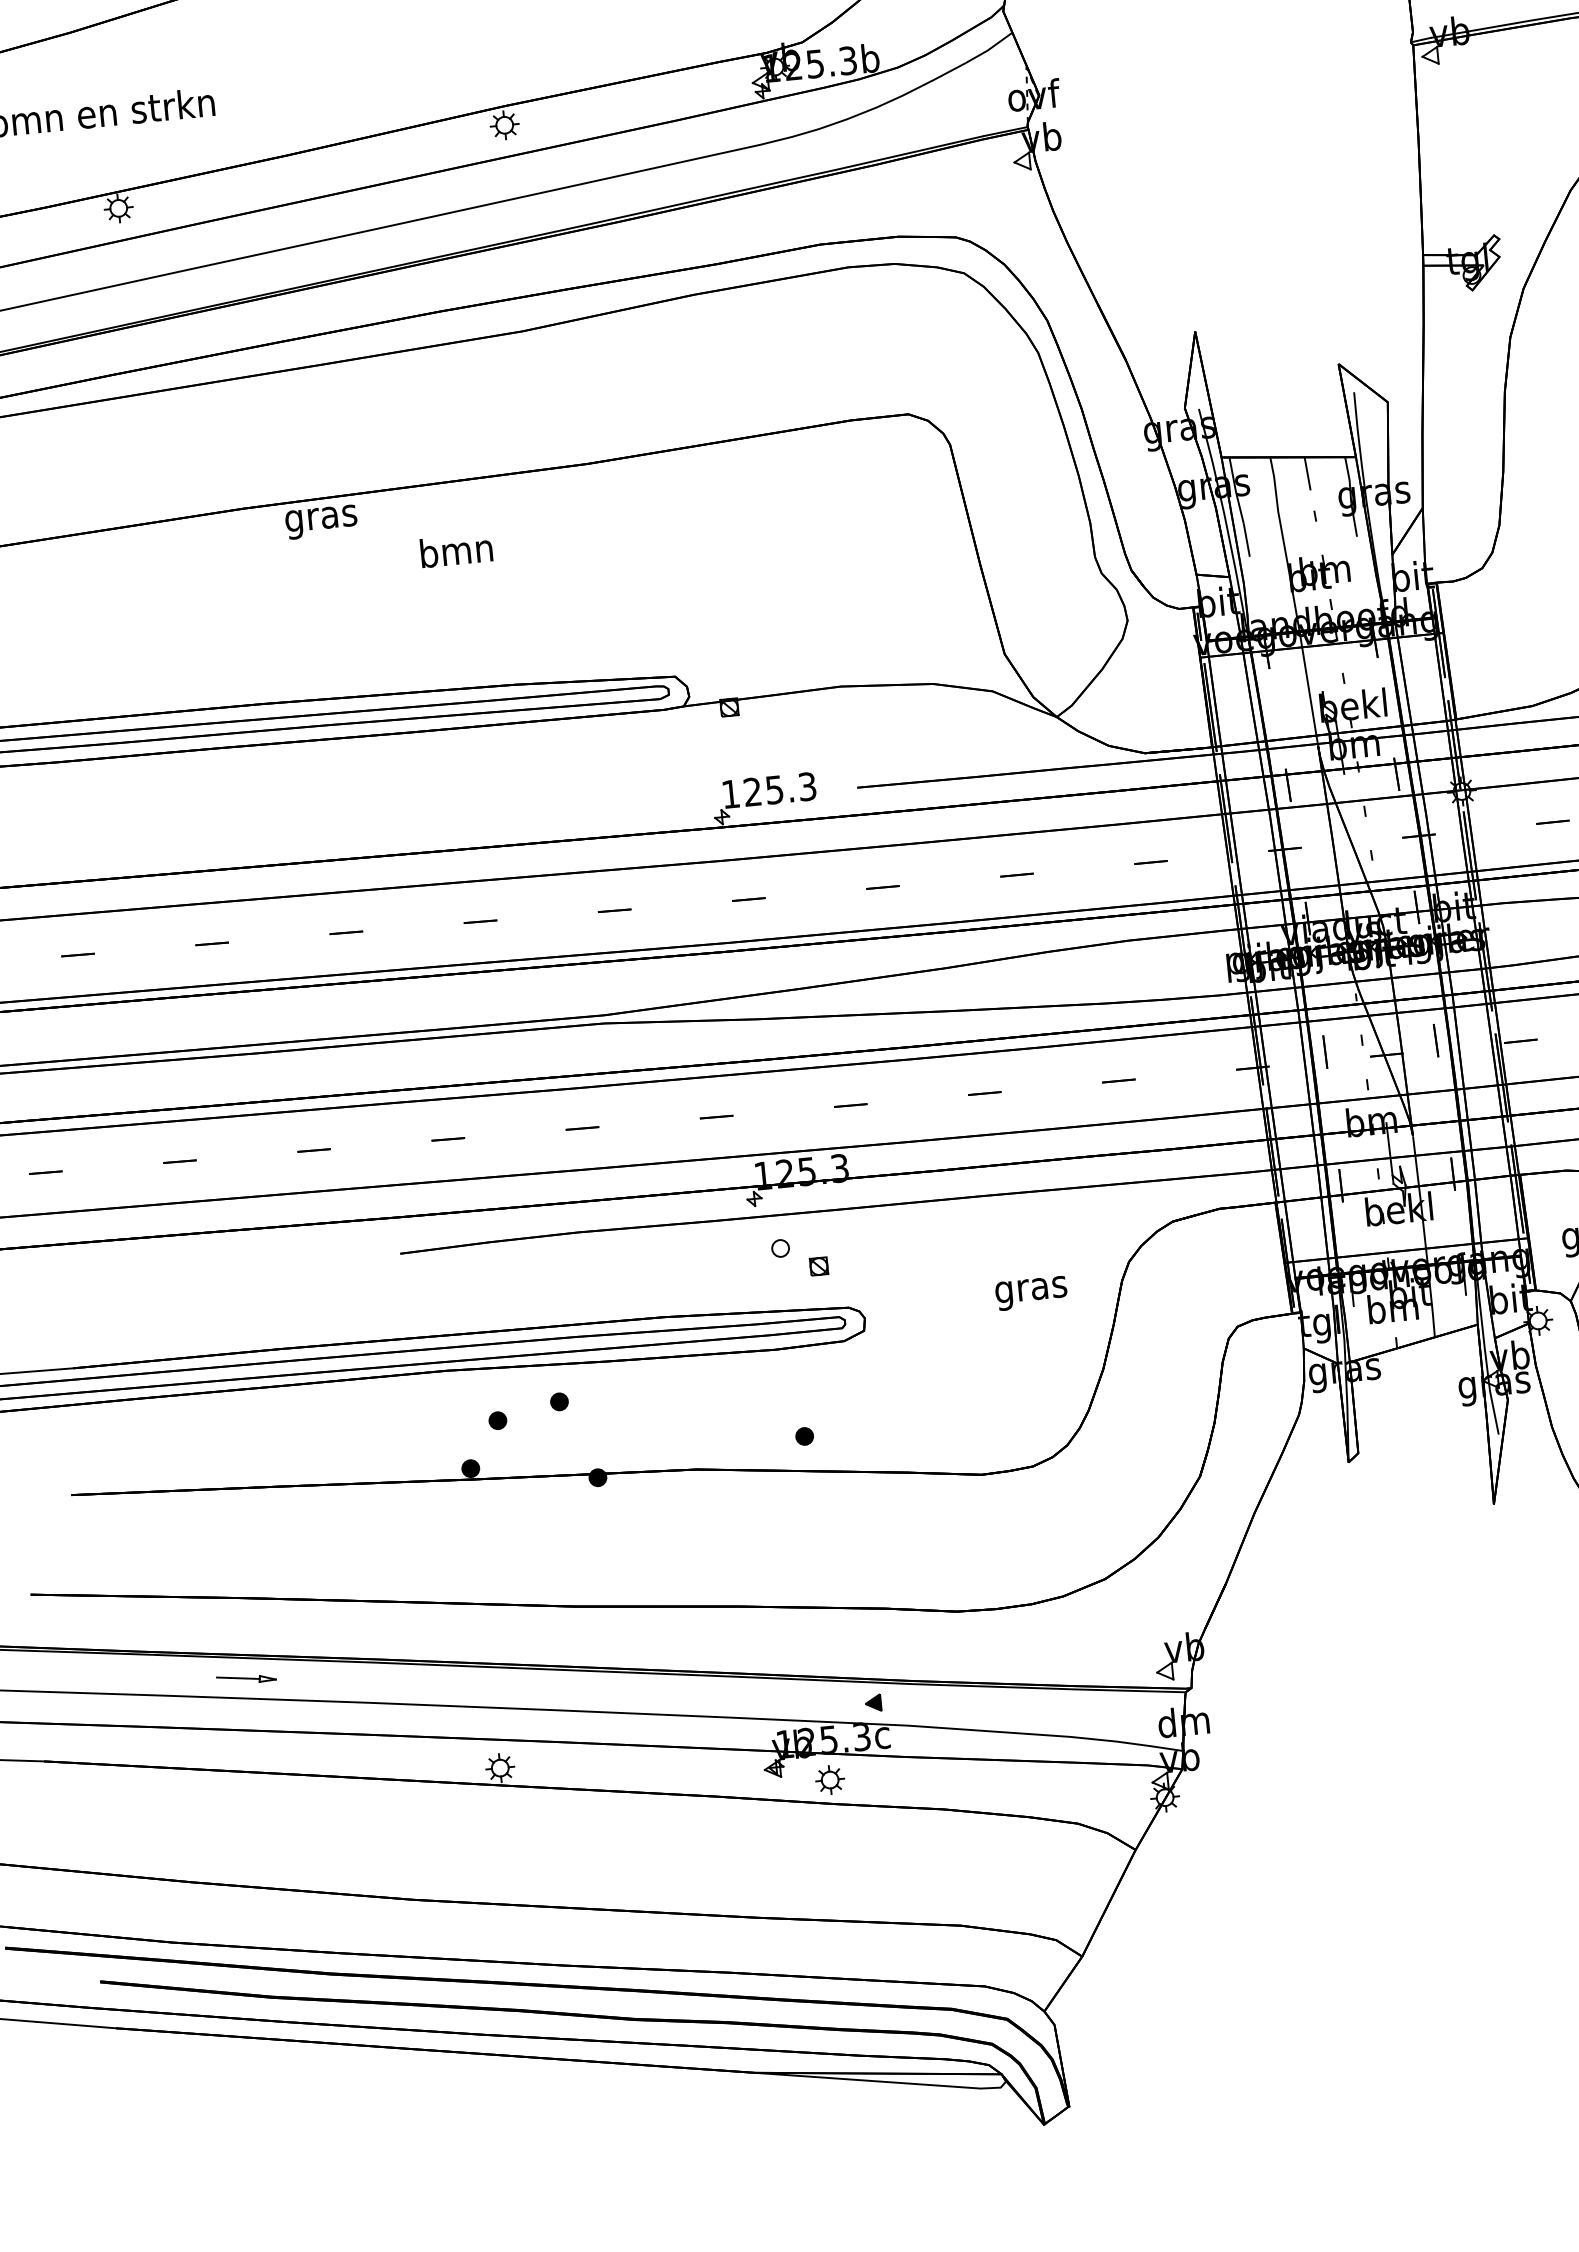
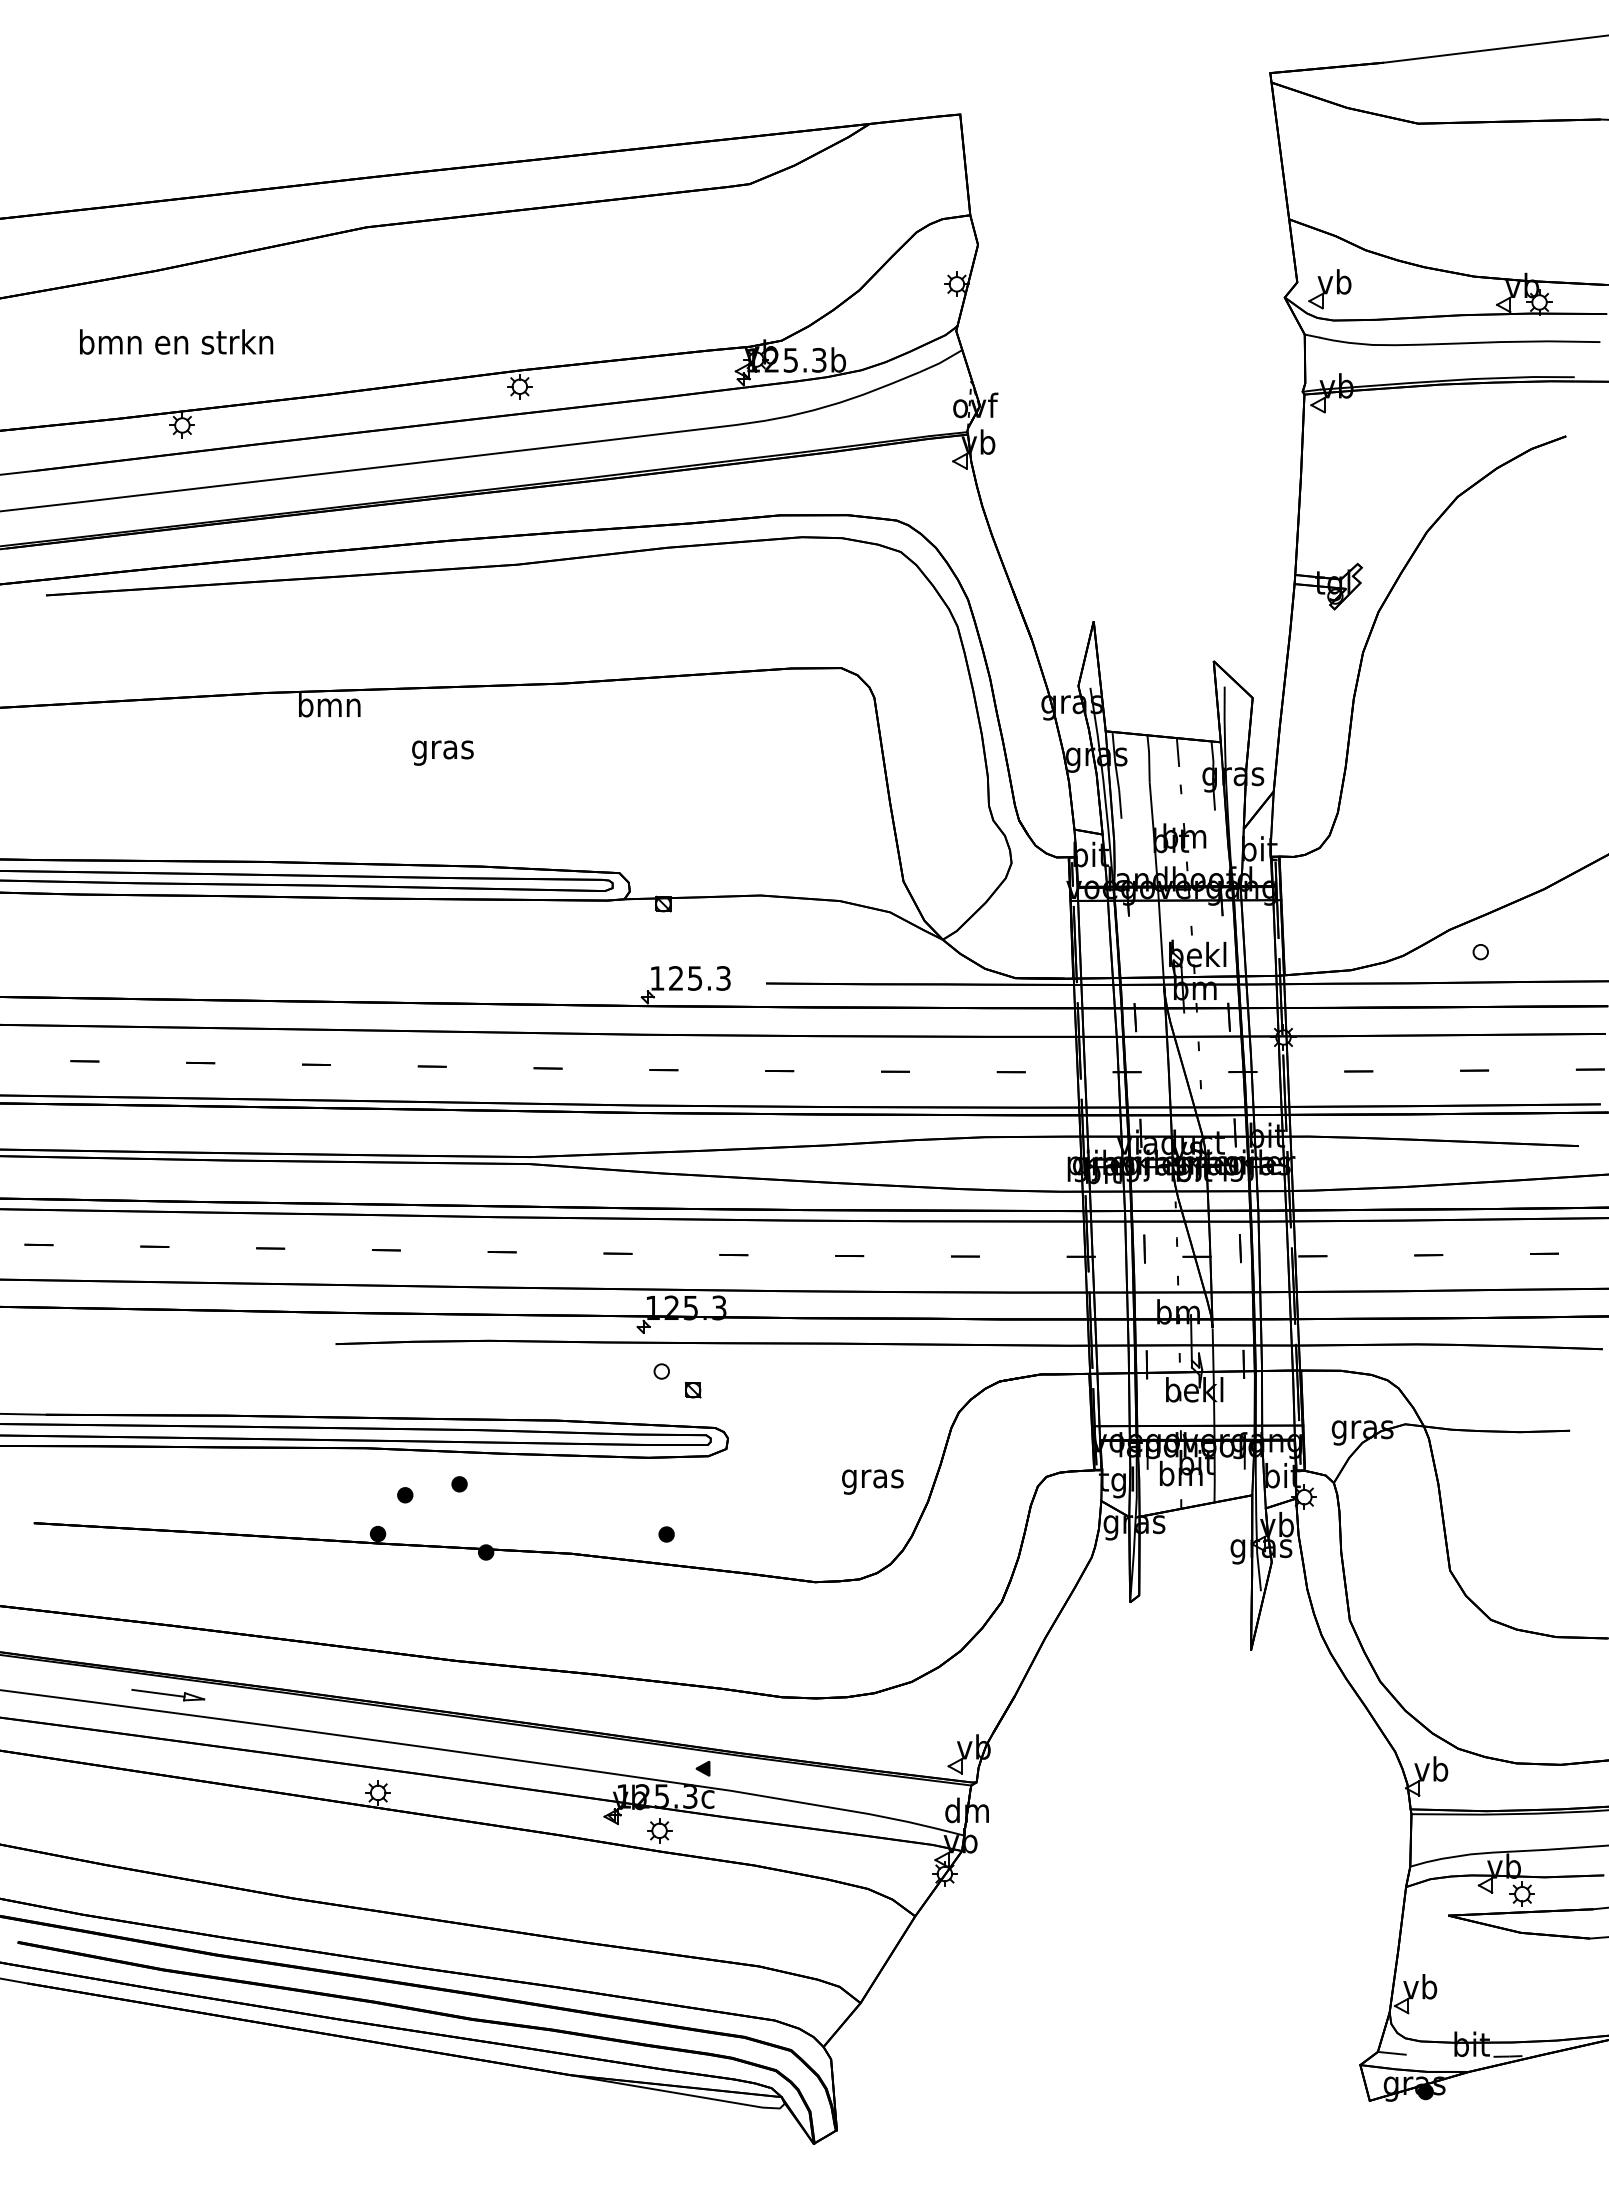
text: (321, 519) -> (329, 708), gras -> bmn
text: (456, 553) -> (442, 749), bmn -> gras
text: (1031, 1292) -> (872, 1481), moved
part: (246, 1679) -> (168, 1695), size x1.43

